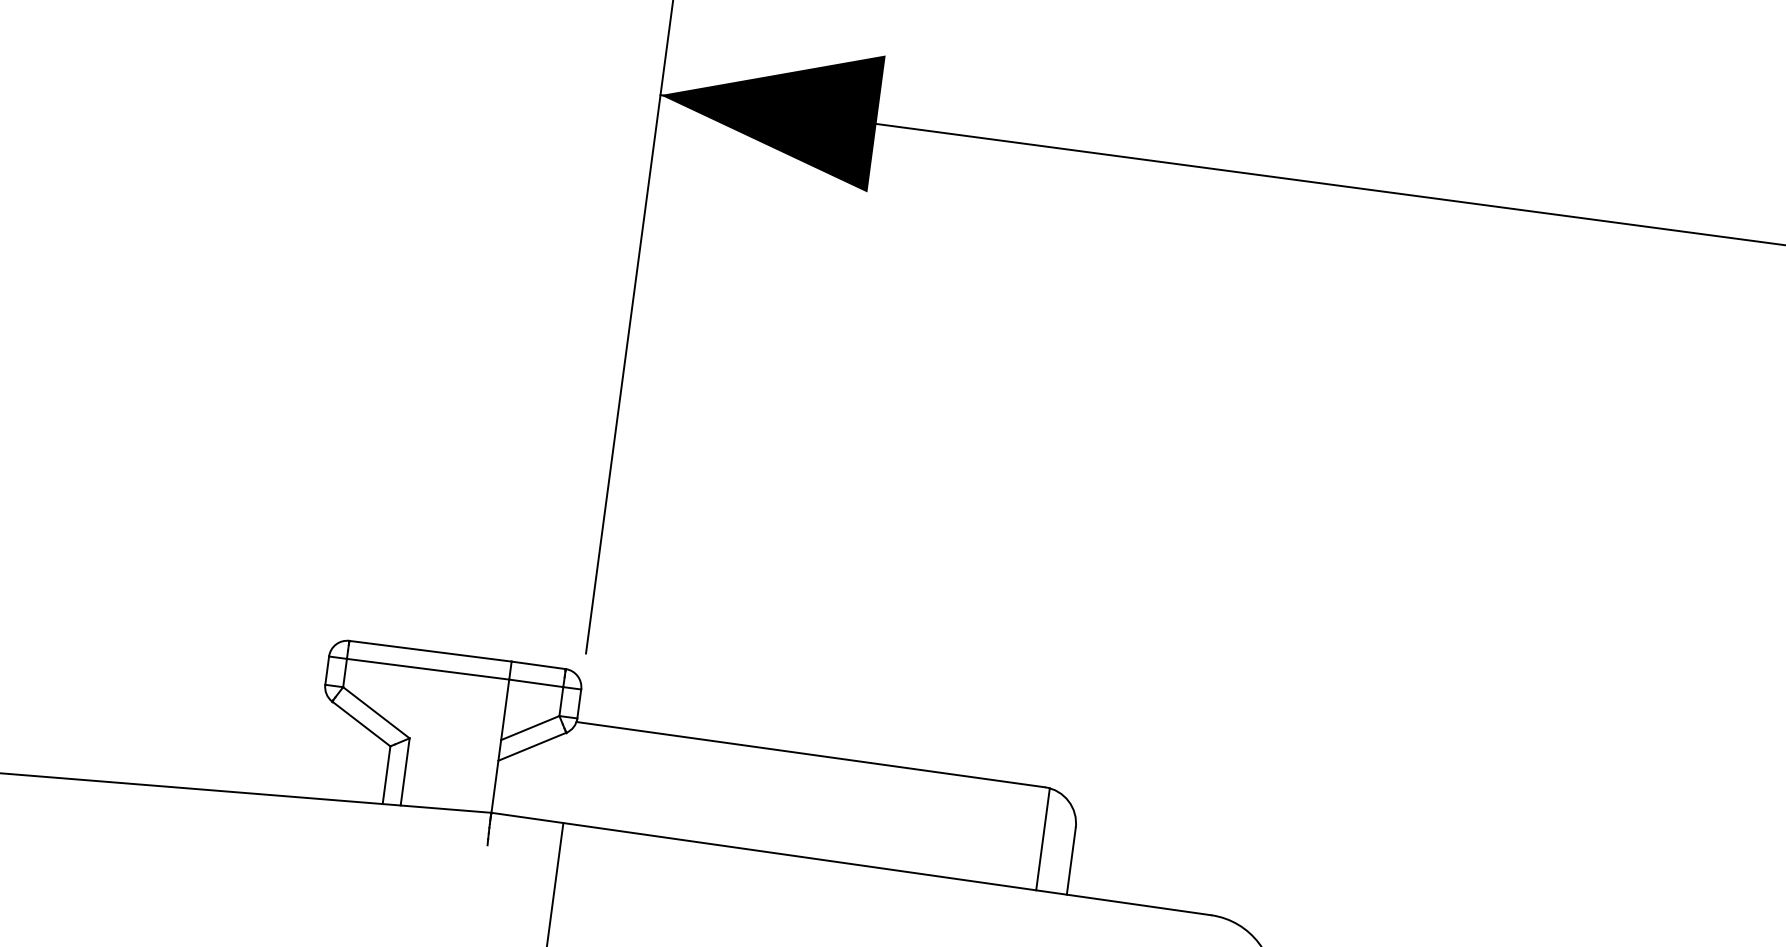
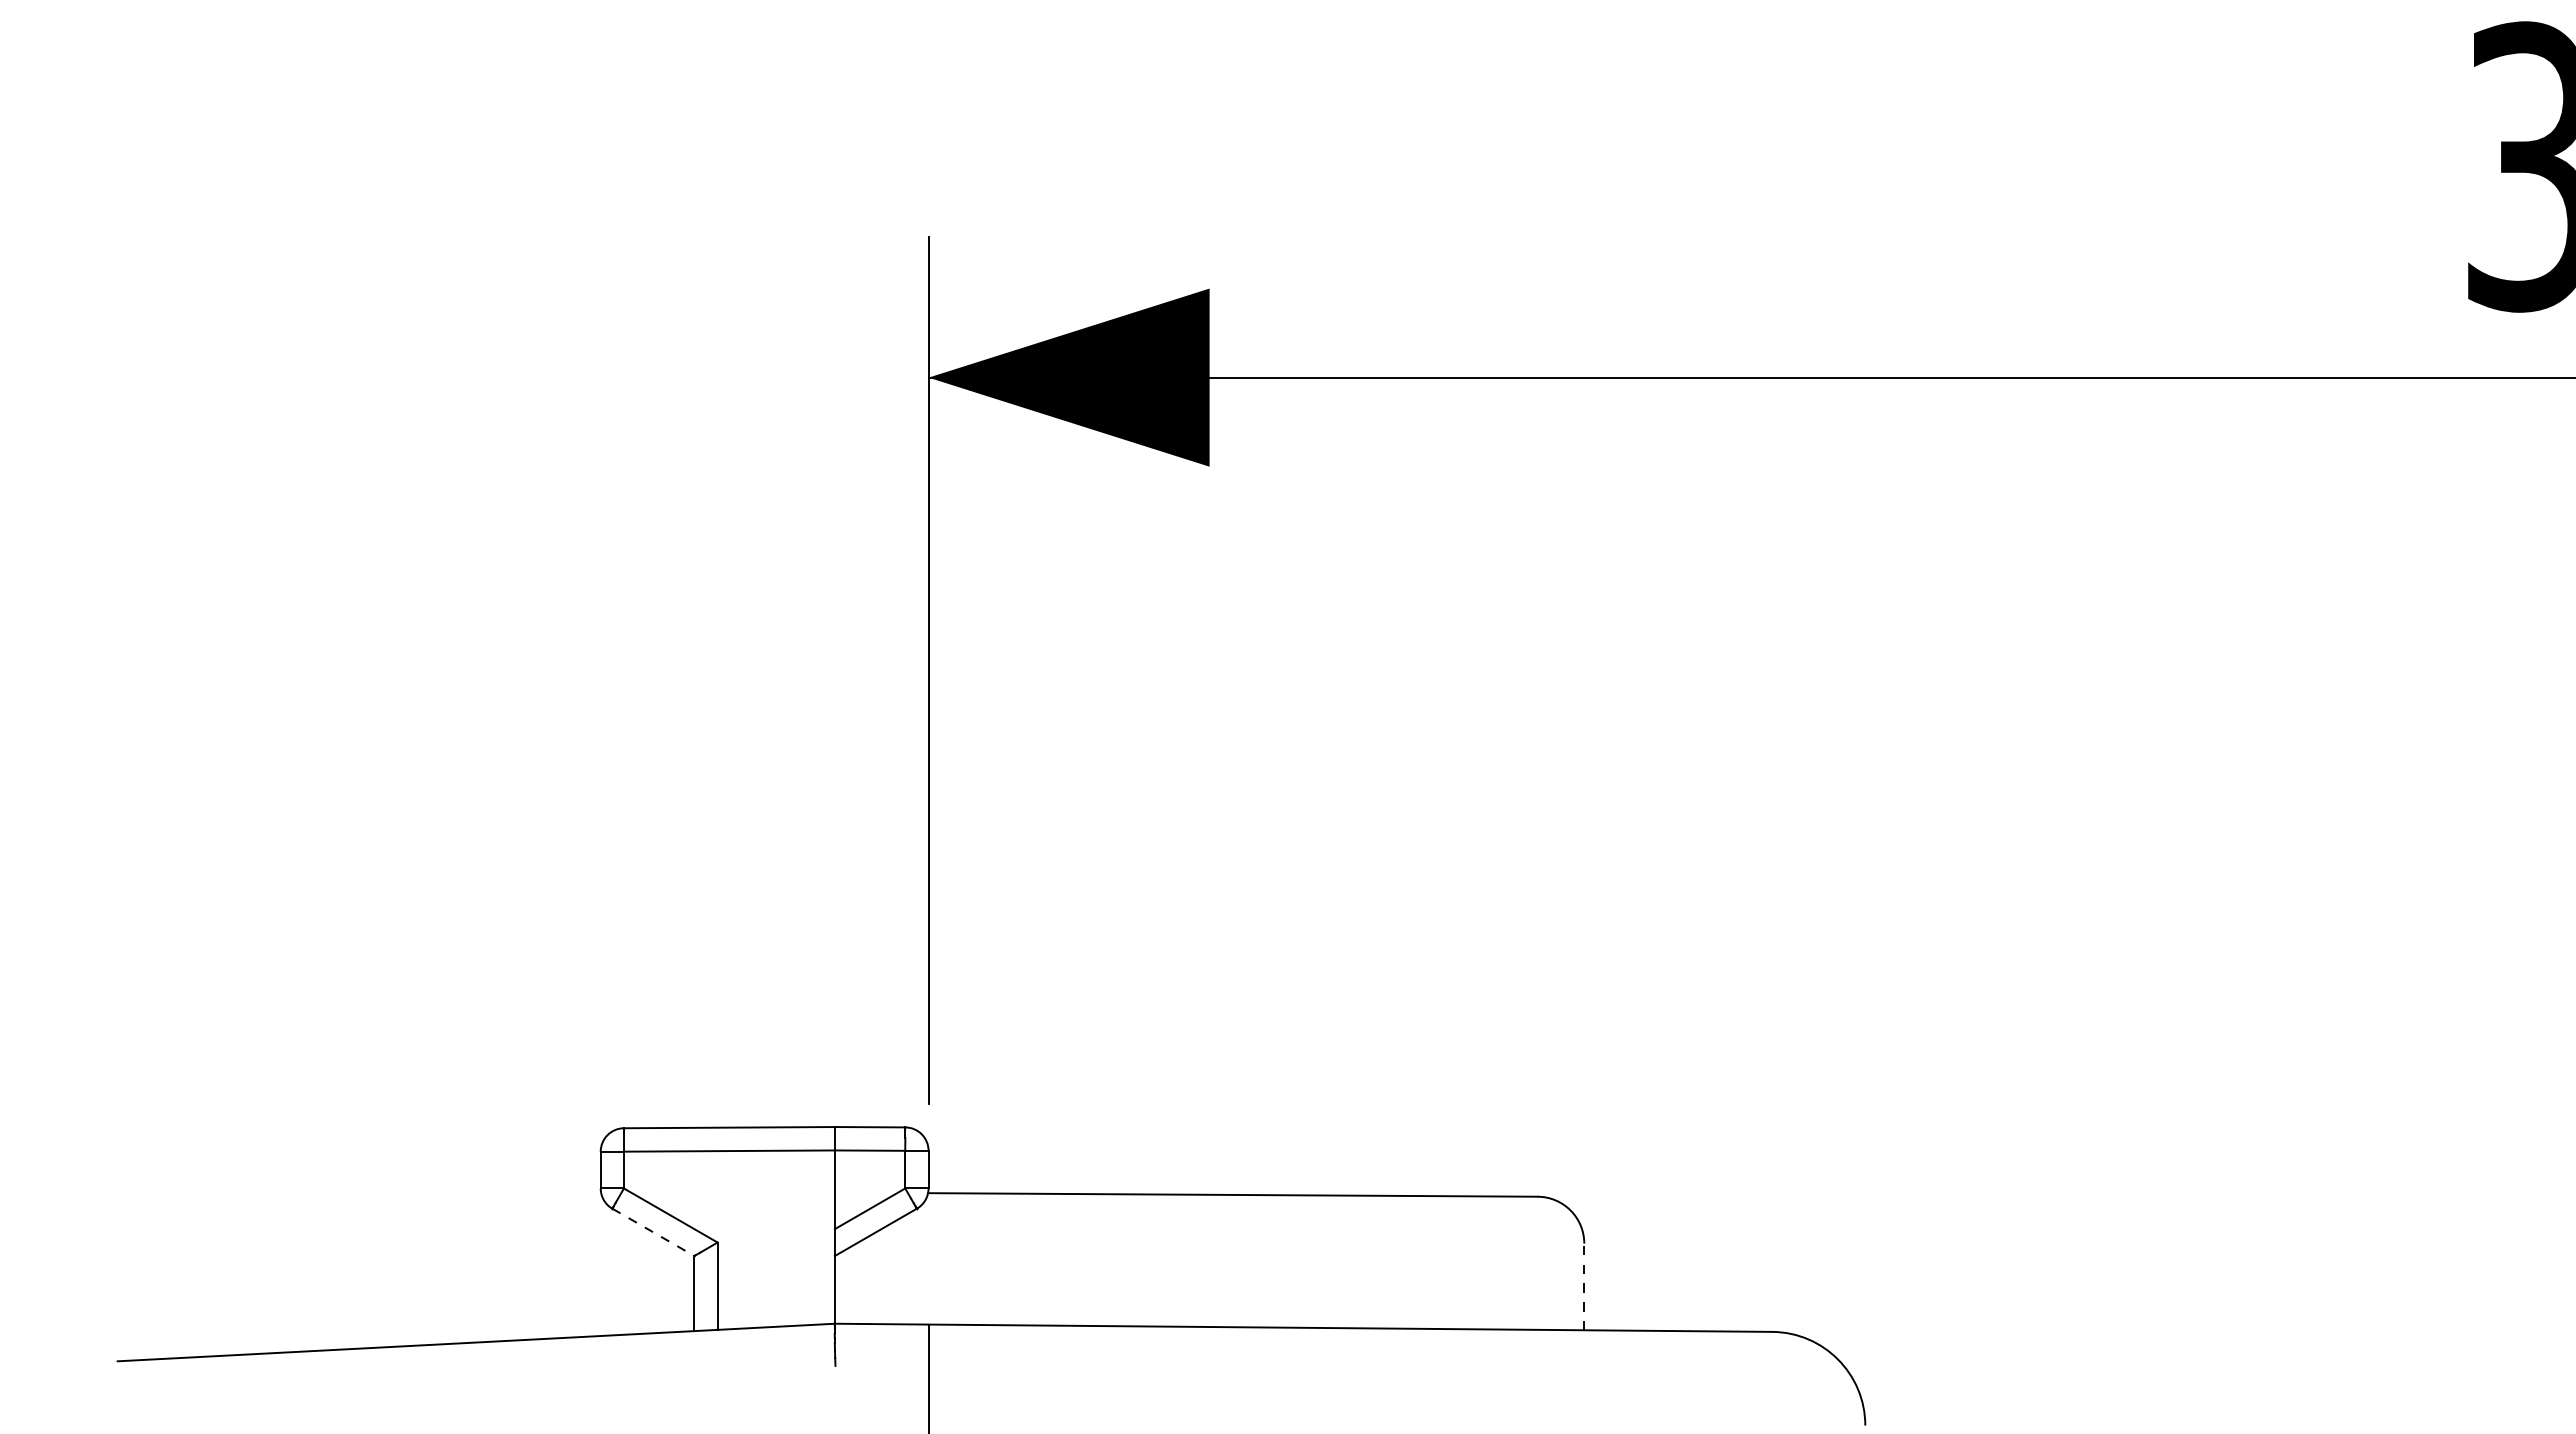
line: (361, 724) -> (653, 1232), solid -> dashed
line: (1043, 839) -> (1544, 1263), removed
line: (1071, 861) -> (1584, 1286), solid -> dashed

